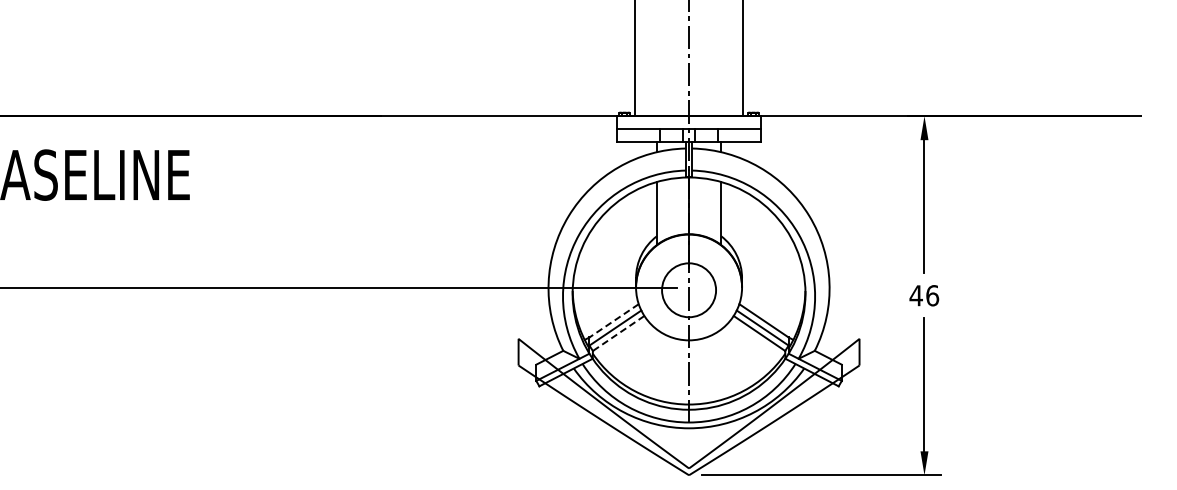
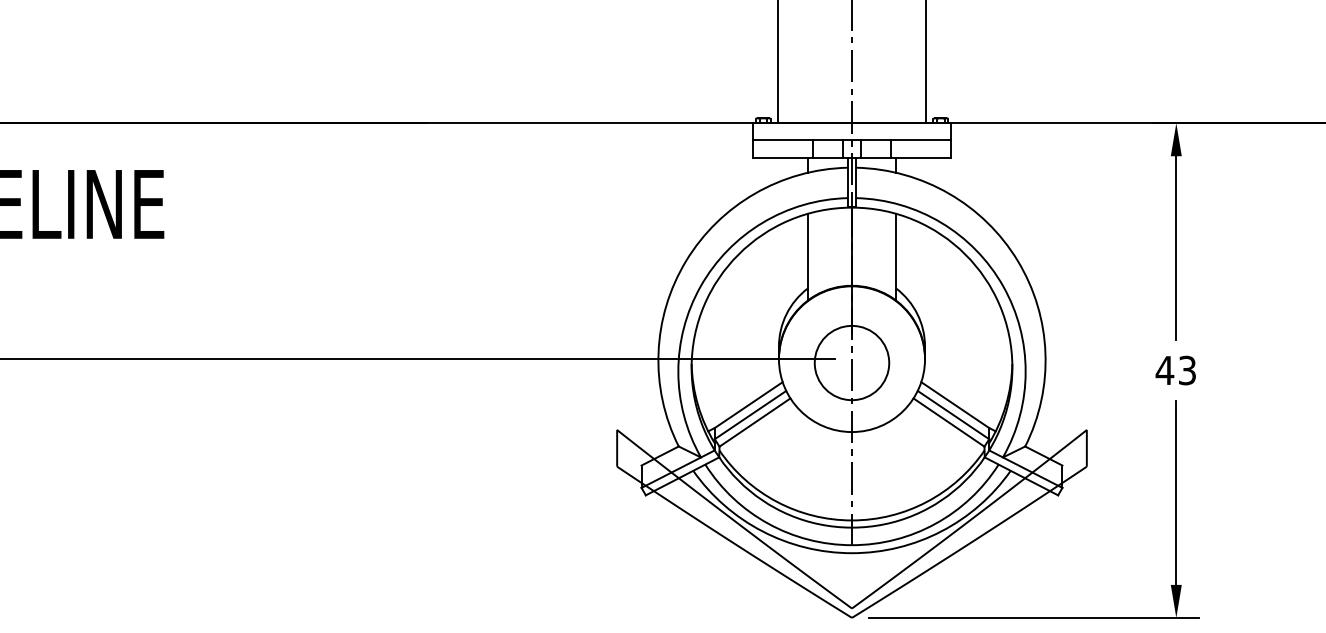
text: (932, 295) -> (1187, 370), 46 -> 43
line: (614, 320) -> (749, 404), dashed -> solid
line: (618, 333) -> (754, 422), dashed -> solid

